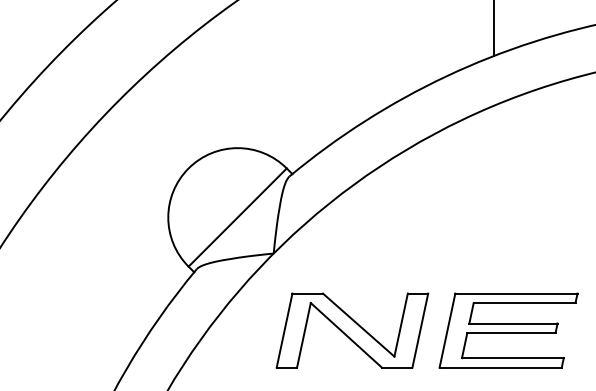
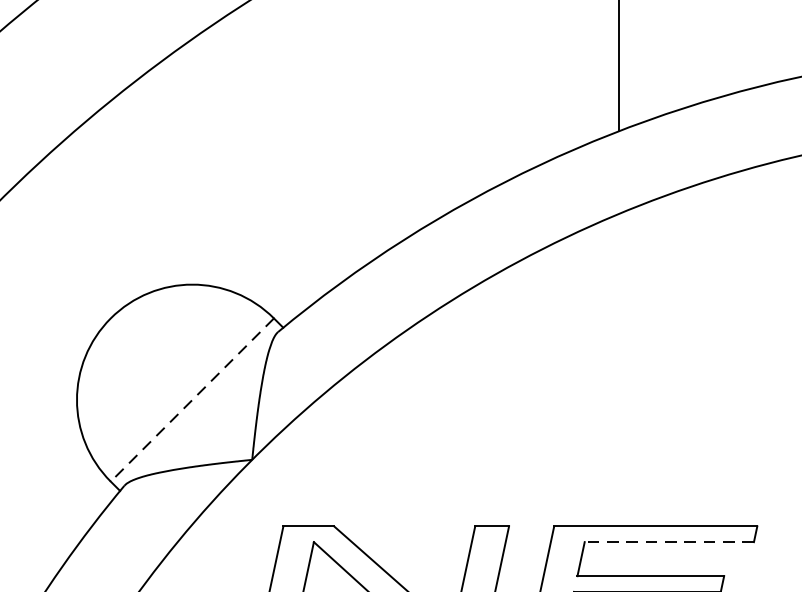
line: (237, 217) -> (192, 399), solid -> dashed
line: (524, 303) -> (669, 542), solid -> dashed

